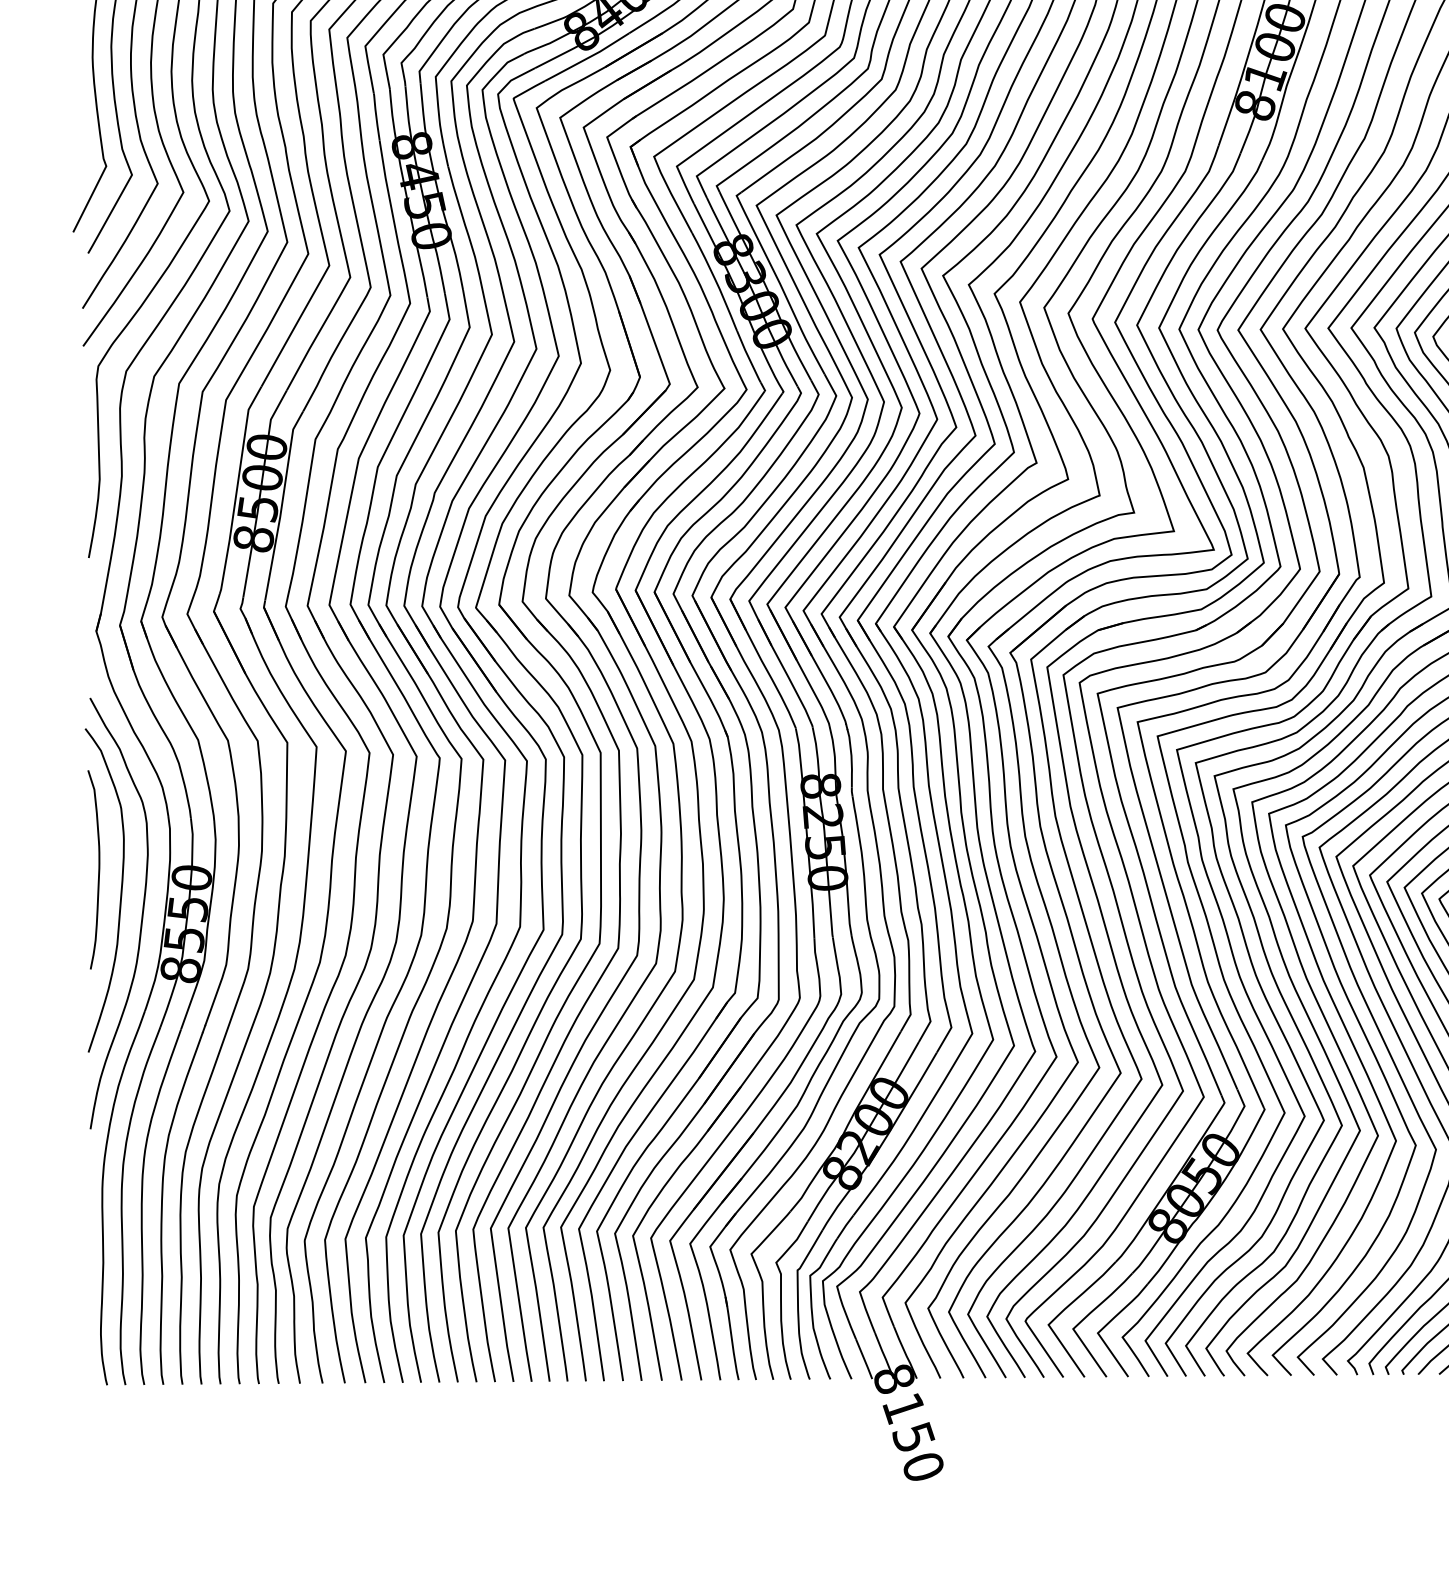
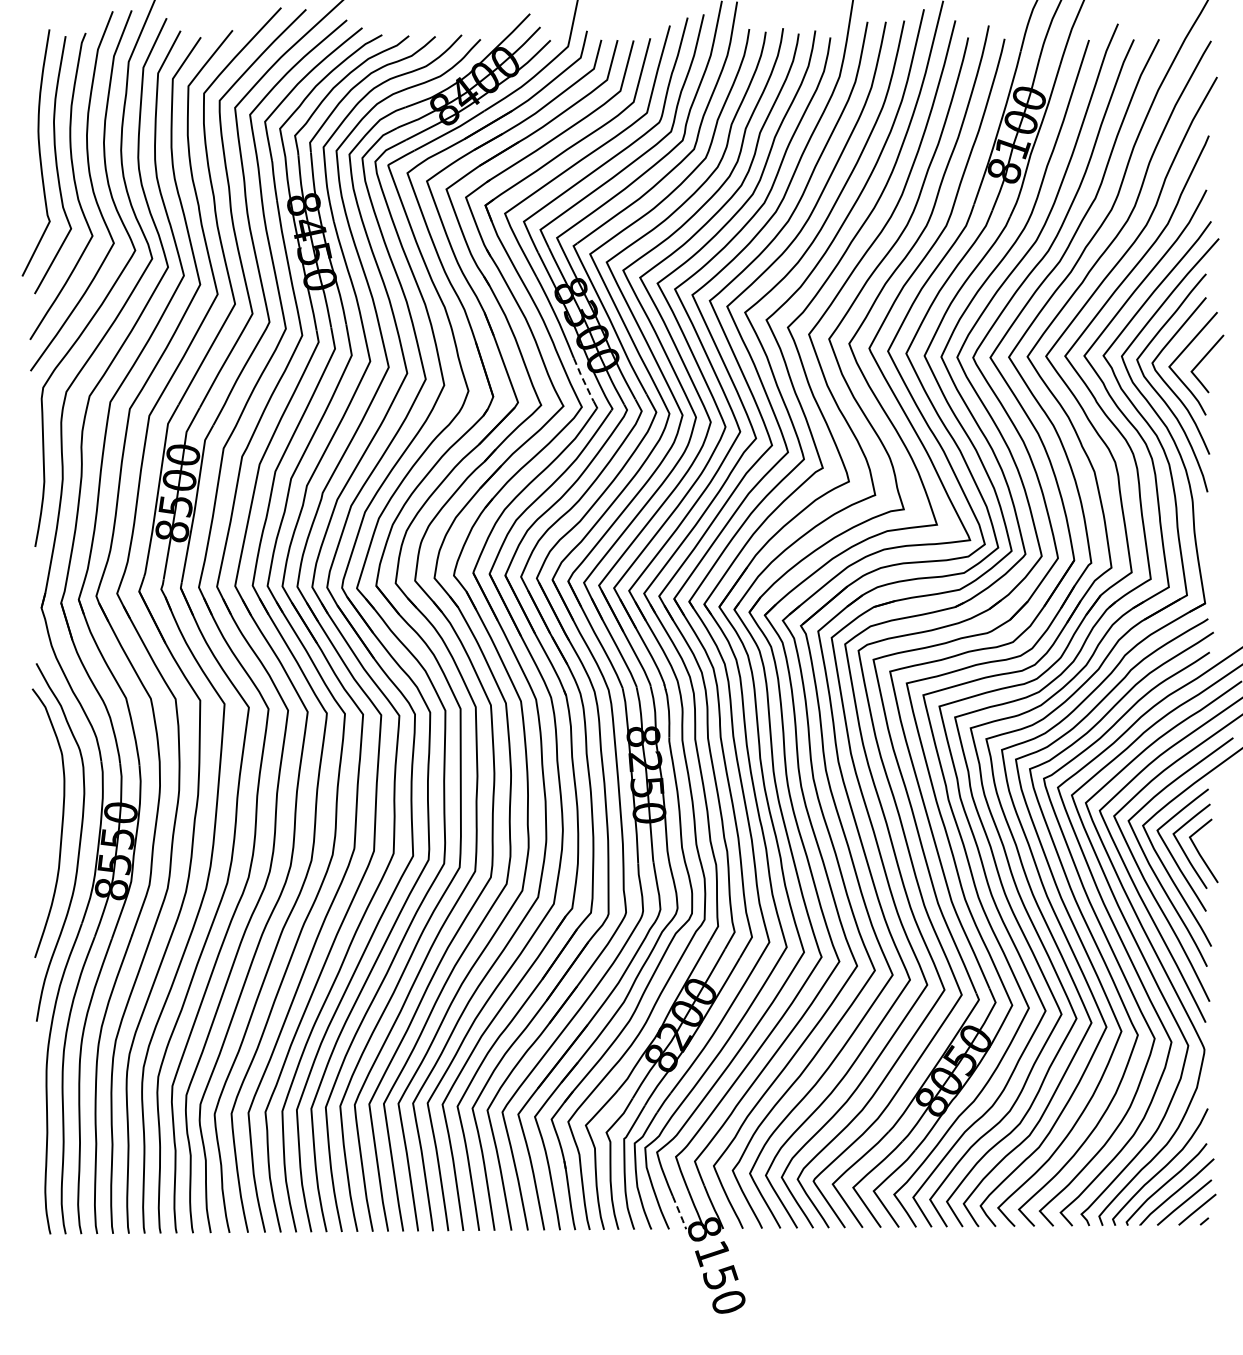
line: (748, 357) -> (583, 380), solid -> dashed
curve: (98, 869) -> (43, 805), removed
line: (865, 1360) -> (680, 1213), solid -> dashed

